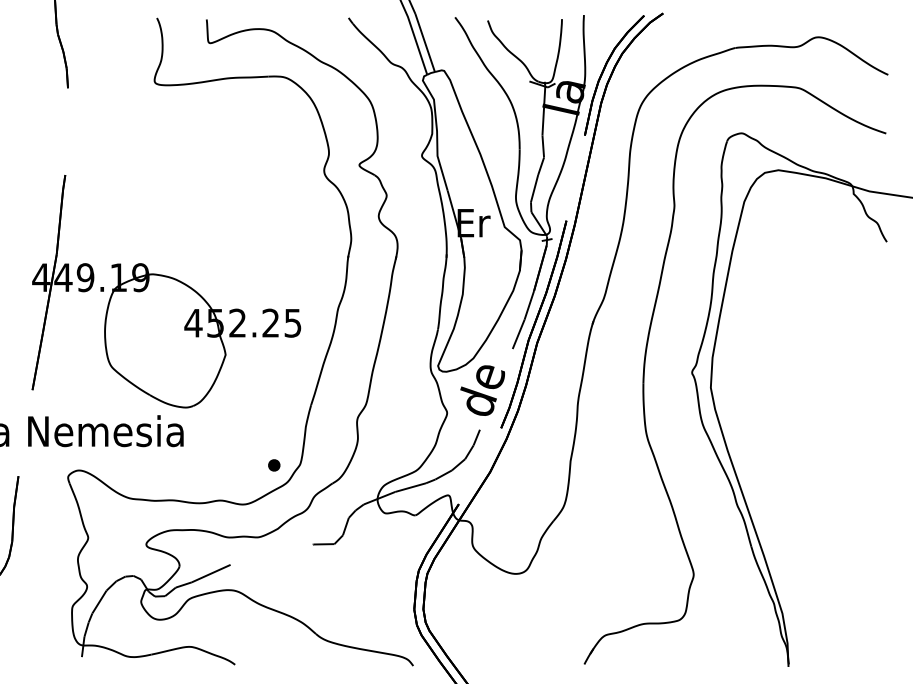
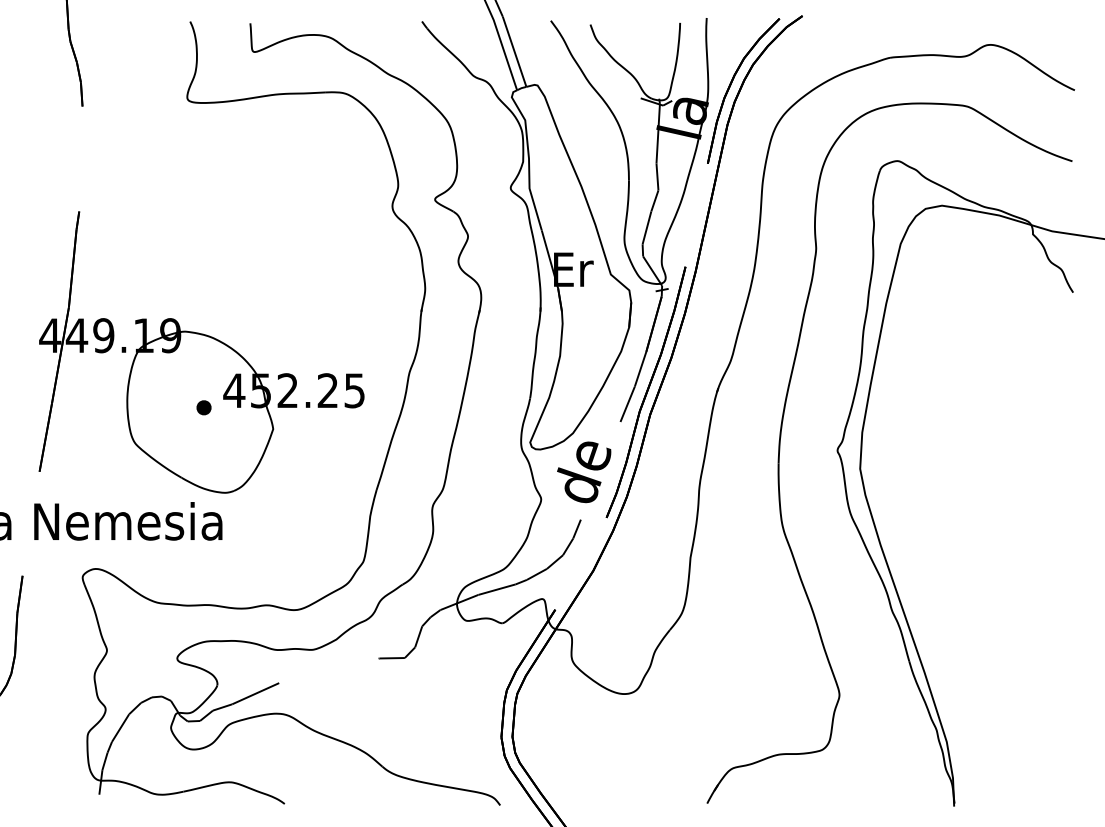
part: (273, 465) -> (203, 407), moved

